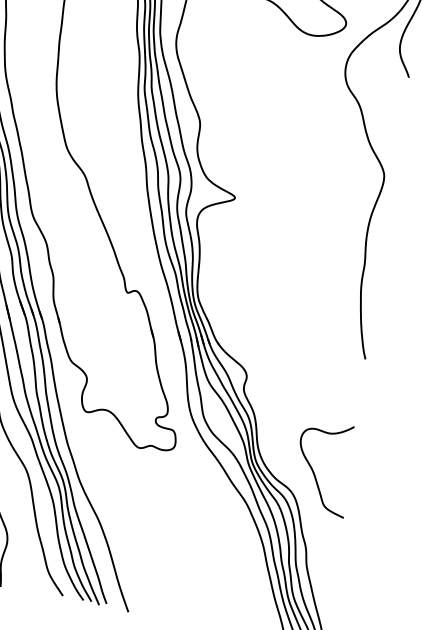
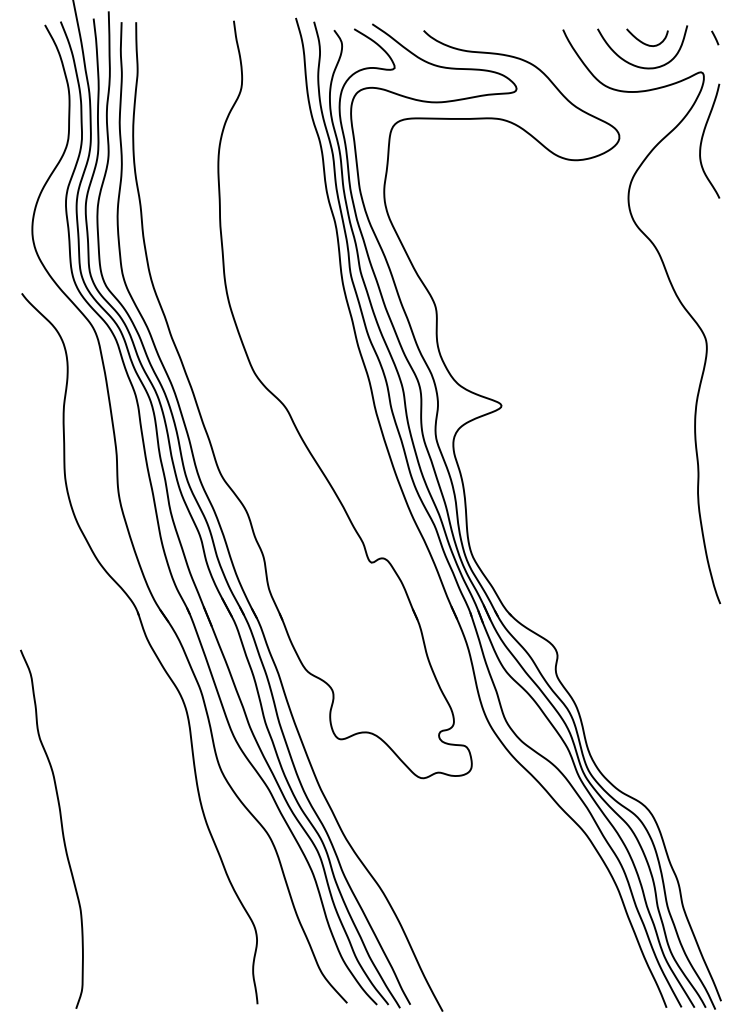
curve: (313, 471) -> (672, 772), removed

